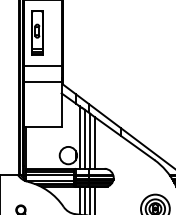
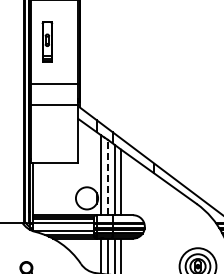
part: (37, 32) -> (47, 41), size x0.7
line: (84, 139) -> (107, 177), solid -> dashed

